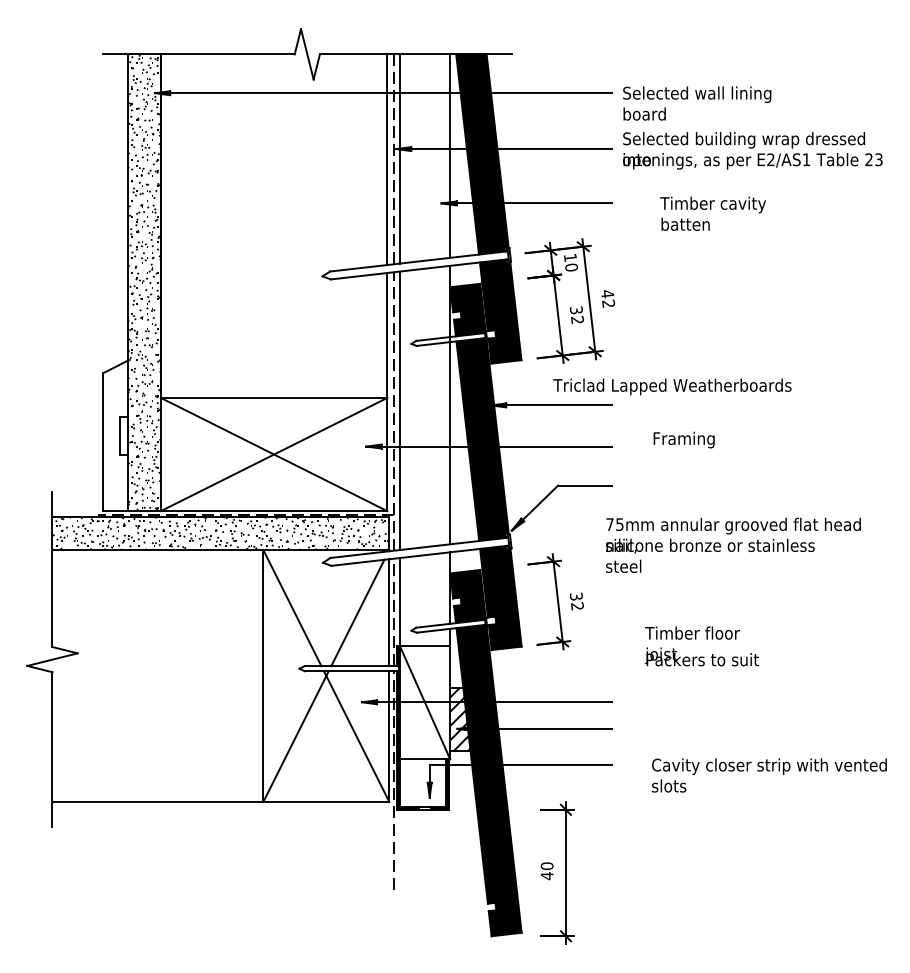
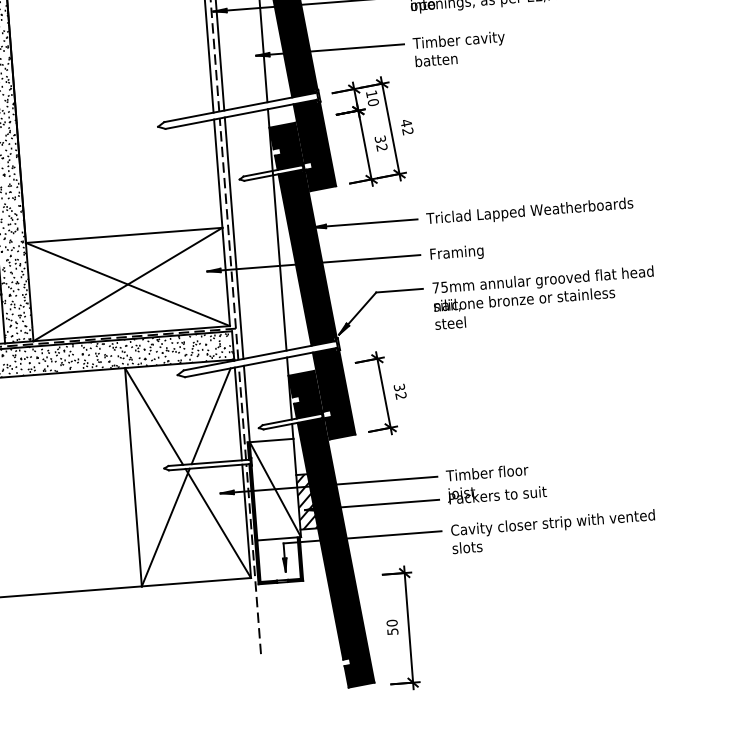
text: (712, 213) -> (459, 48), moved
text: (672, 386) -> (529, 211), moved
text: (683, 439) -> (456, 253), moved
text: (733, 544) -> (544, 296), moved
text: (701, 646) -> (495, 483), moved
text: (769, 775) -> (553, 531), moved
text: (546, 876) -> (392, 632), 40 -> 50

